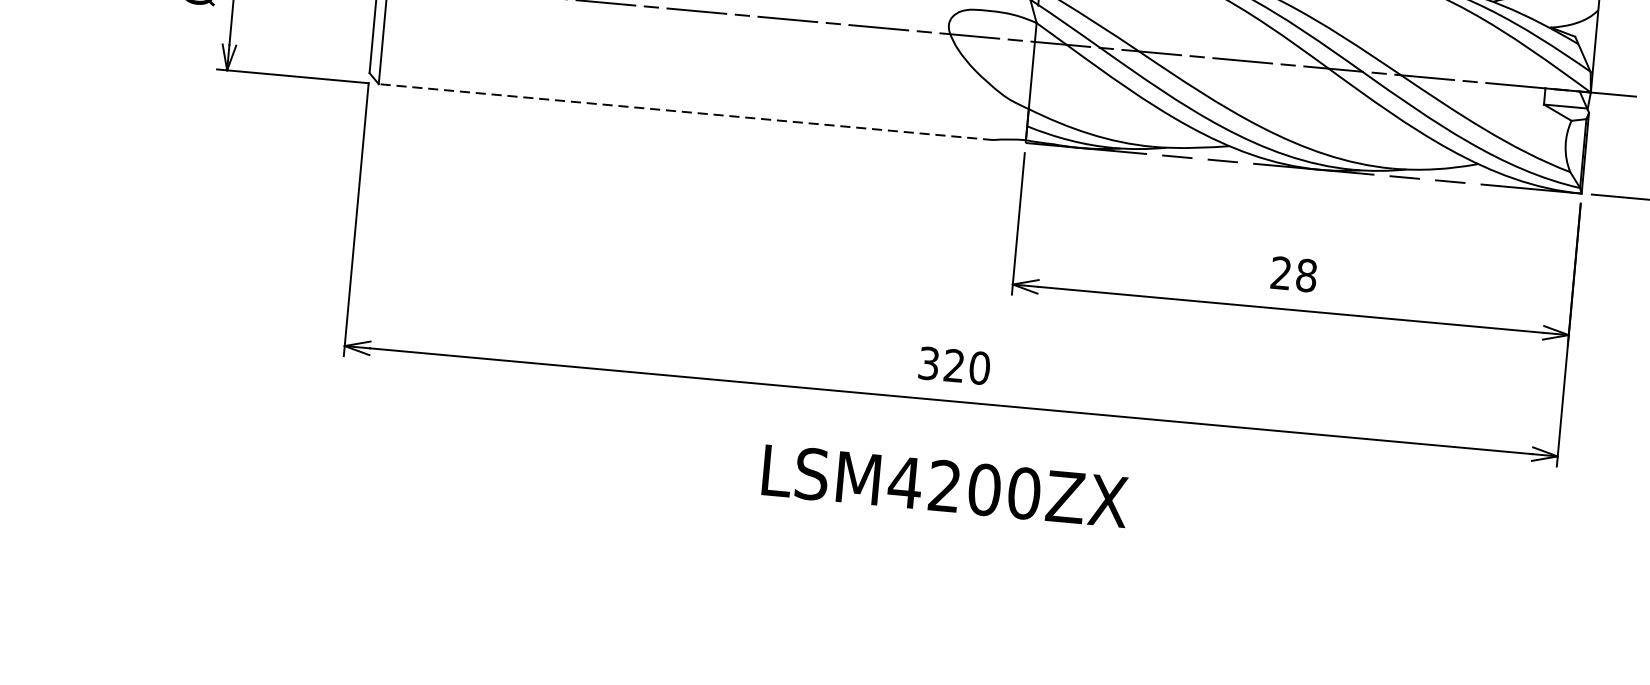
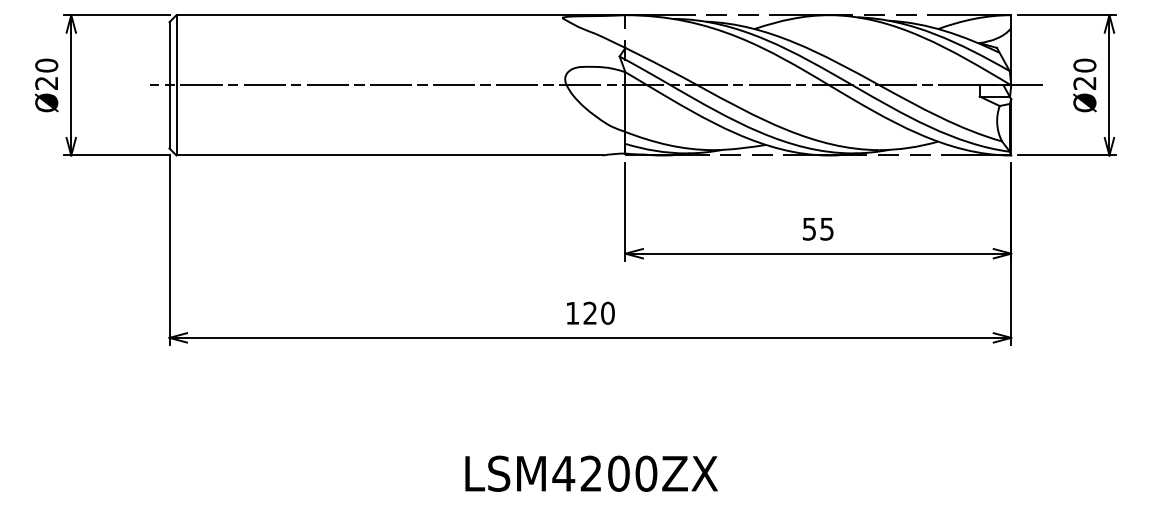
line: (685, 112) -> (389, 155), dashed -> solid
text: (1292, 273) -> (817, 228), 28 -> 55
text: (928, 362) -> (572, 312), 320 -> 120
text: (945, 485) -> (591, 473), moved

